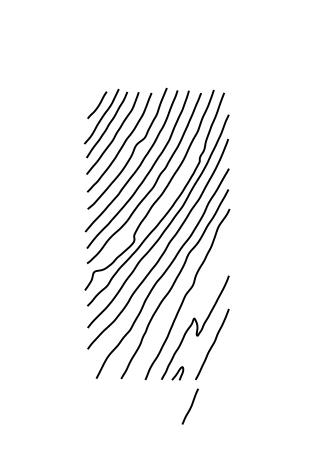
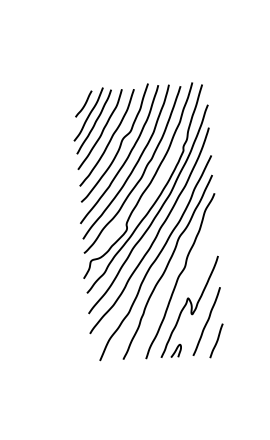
line: (190, 406) -> (216, 340), moved

